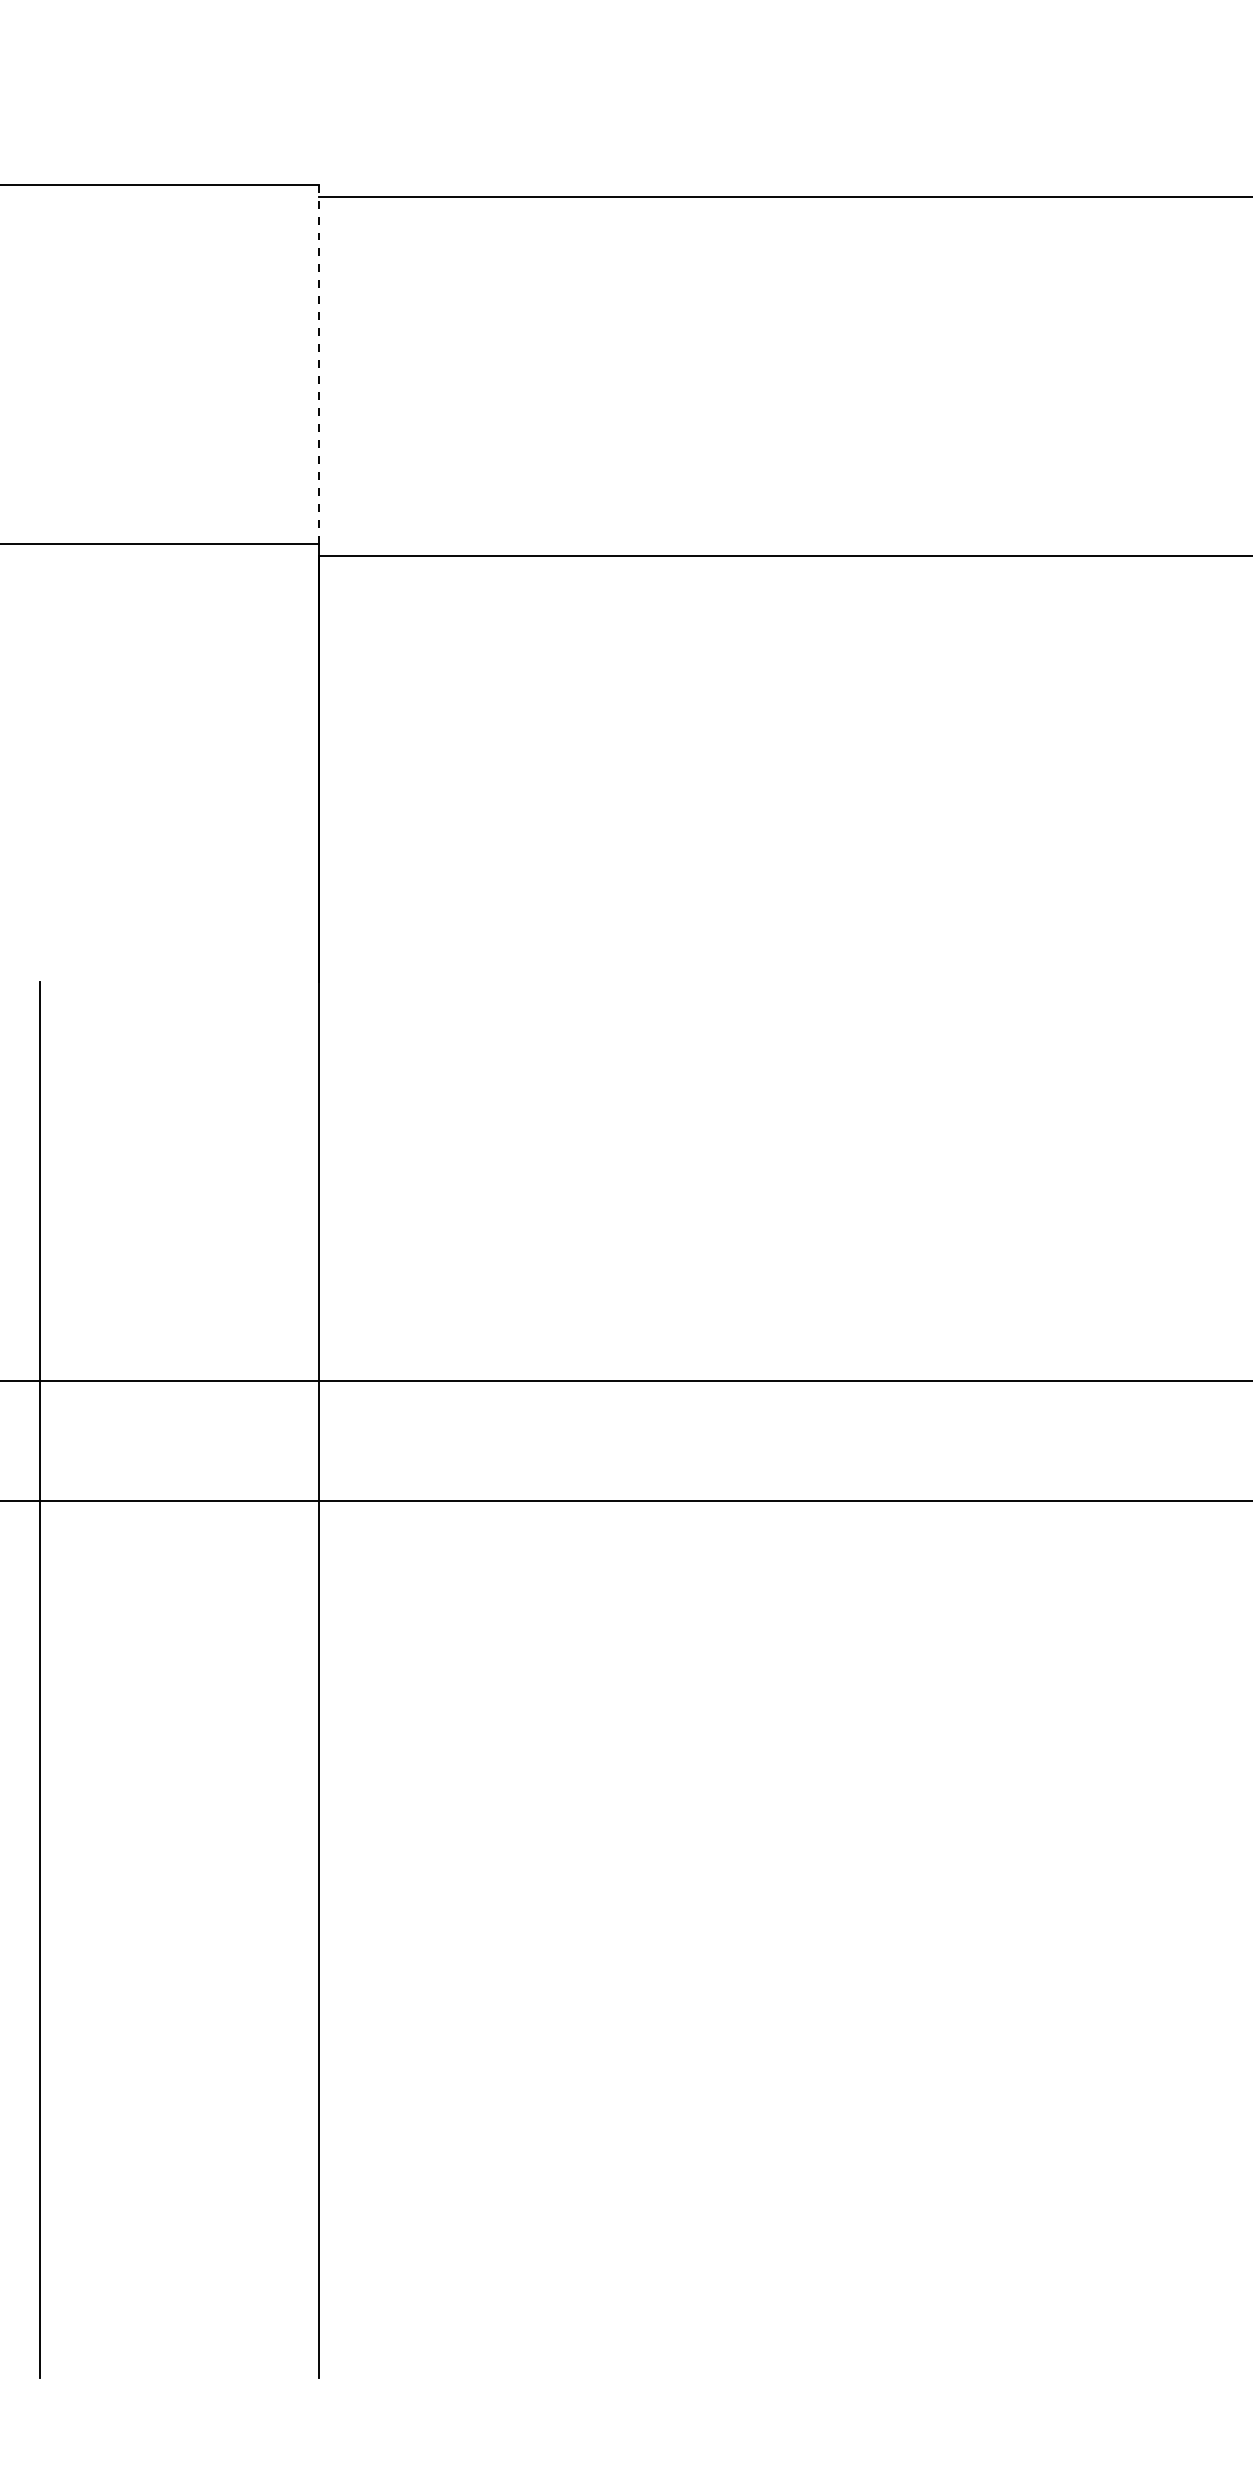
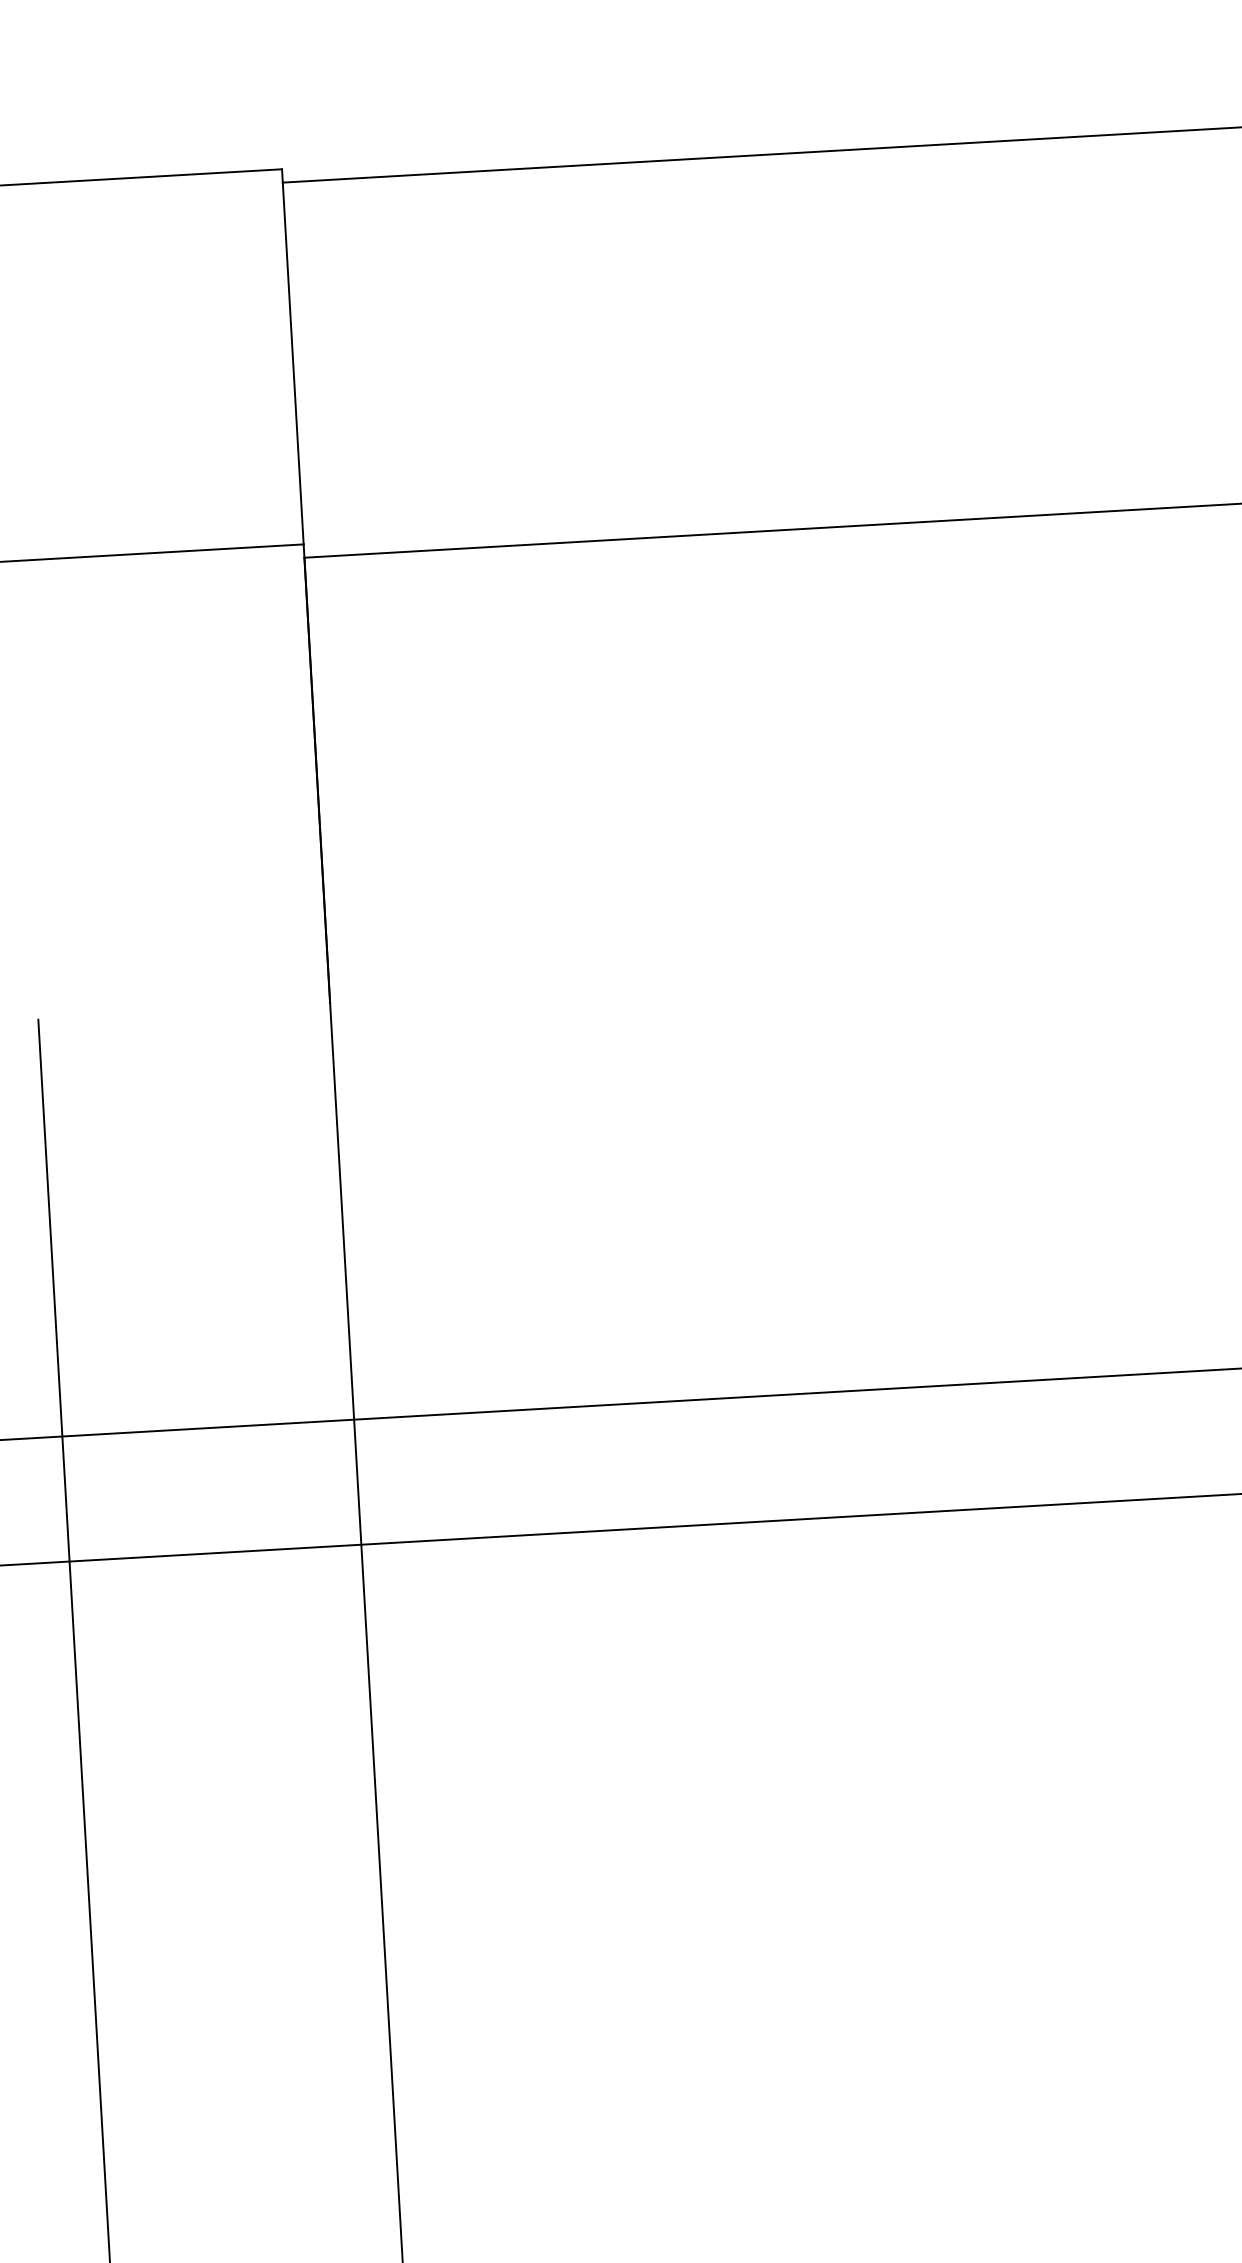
line: (318, 364) -> (292, 357), dashed -> solid

